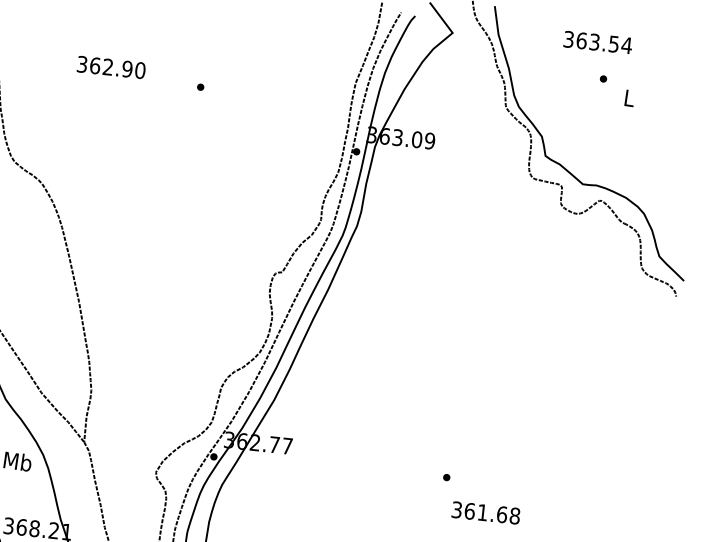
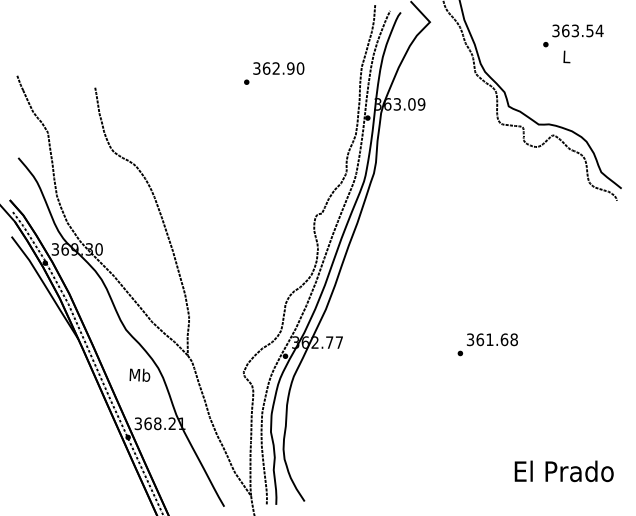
text: (597, 41) -> (577, 30), moved
text: (111, 67) -> (278, 68), moved
text: (486, 512) -> (492, 339), moved

